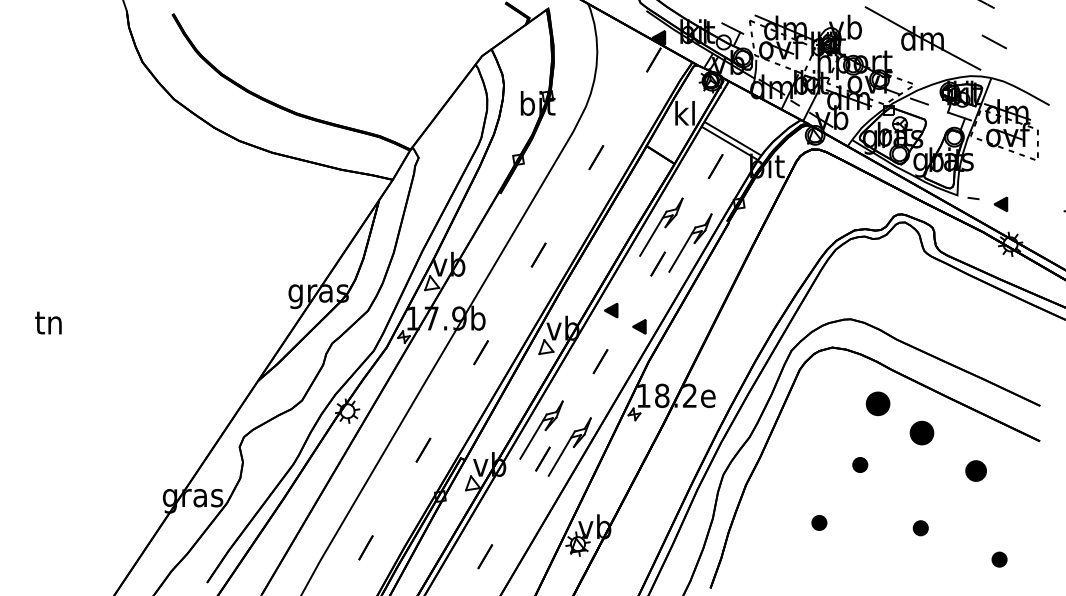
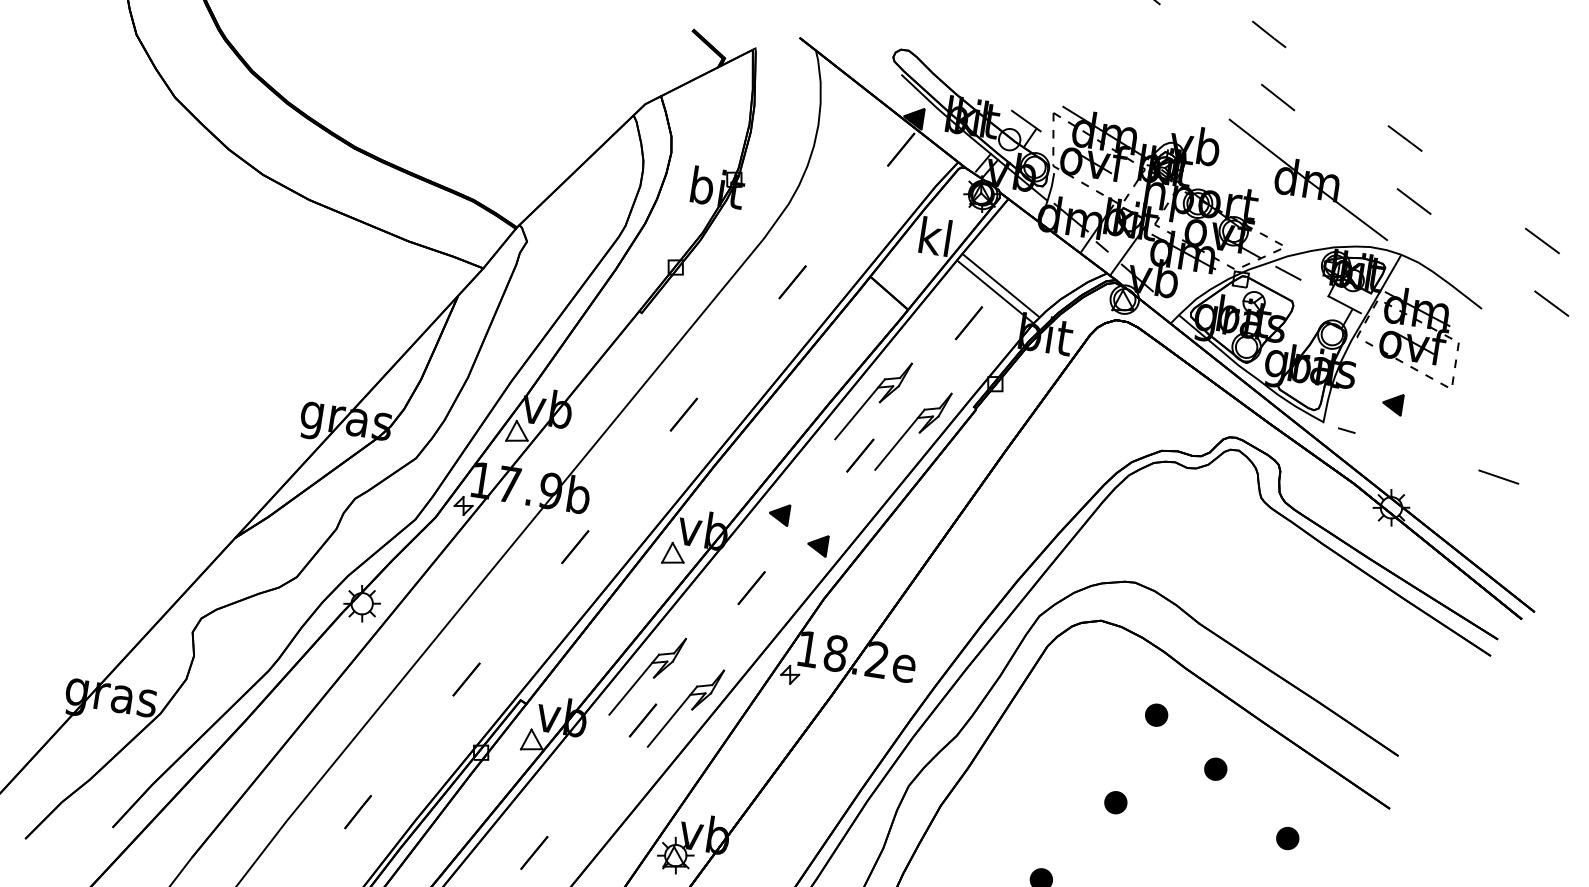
part: (1000, 204) -> (1392, 404), moved
part: (877, 403) -> (1155, 714), size x0.62
part: (922, 432) -> (1216, 768), size x0.62
part: (976, 470) -> (1288, 837), size x0.71

